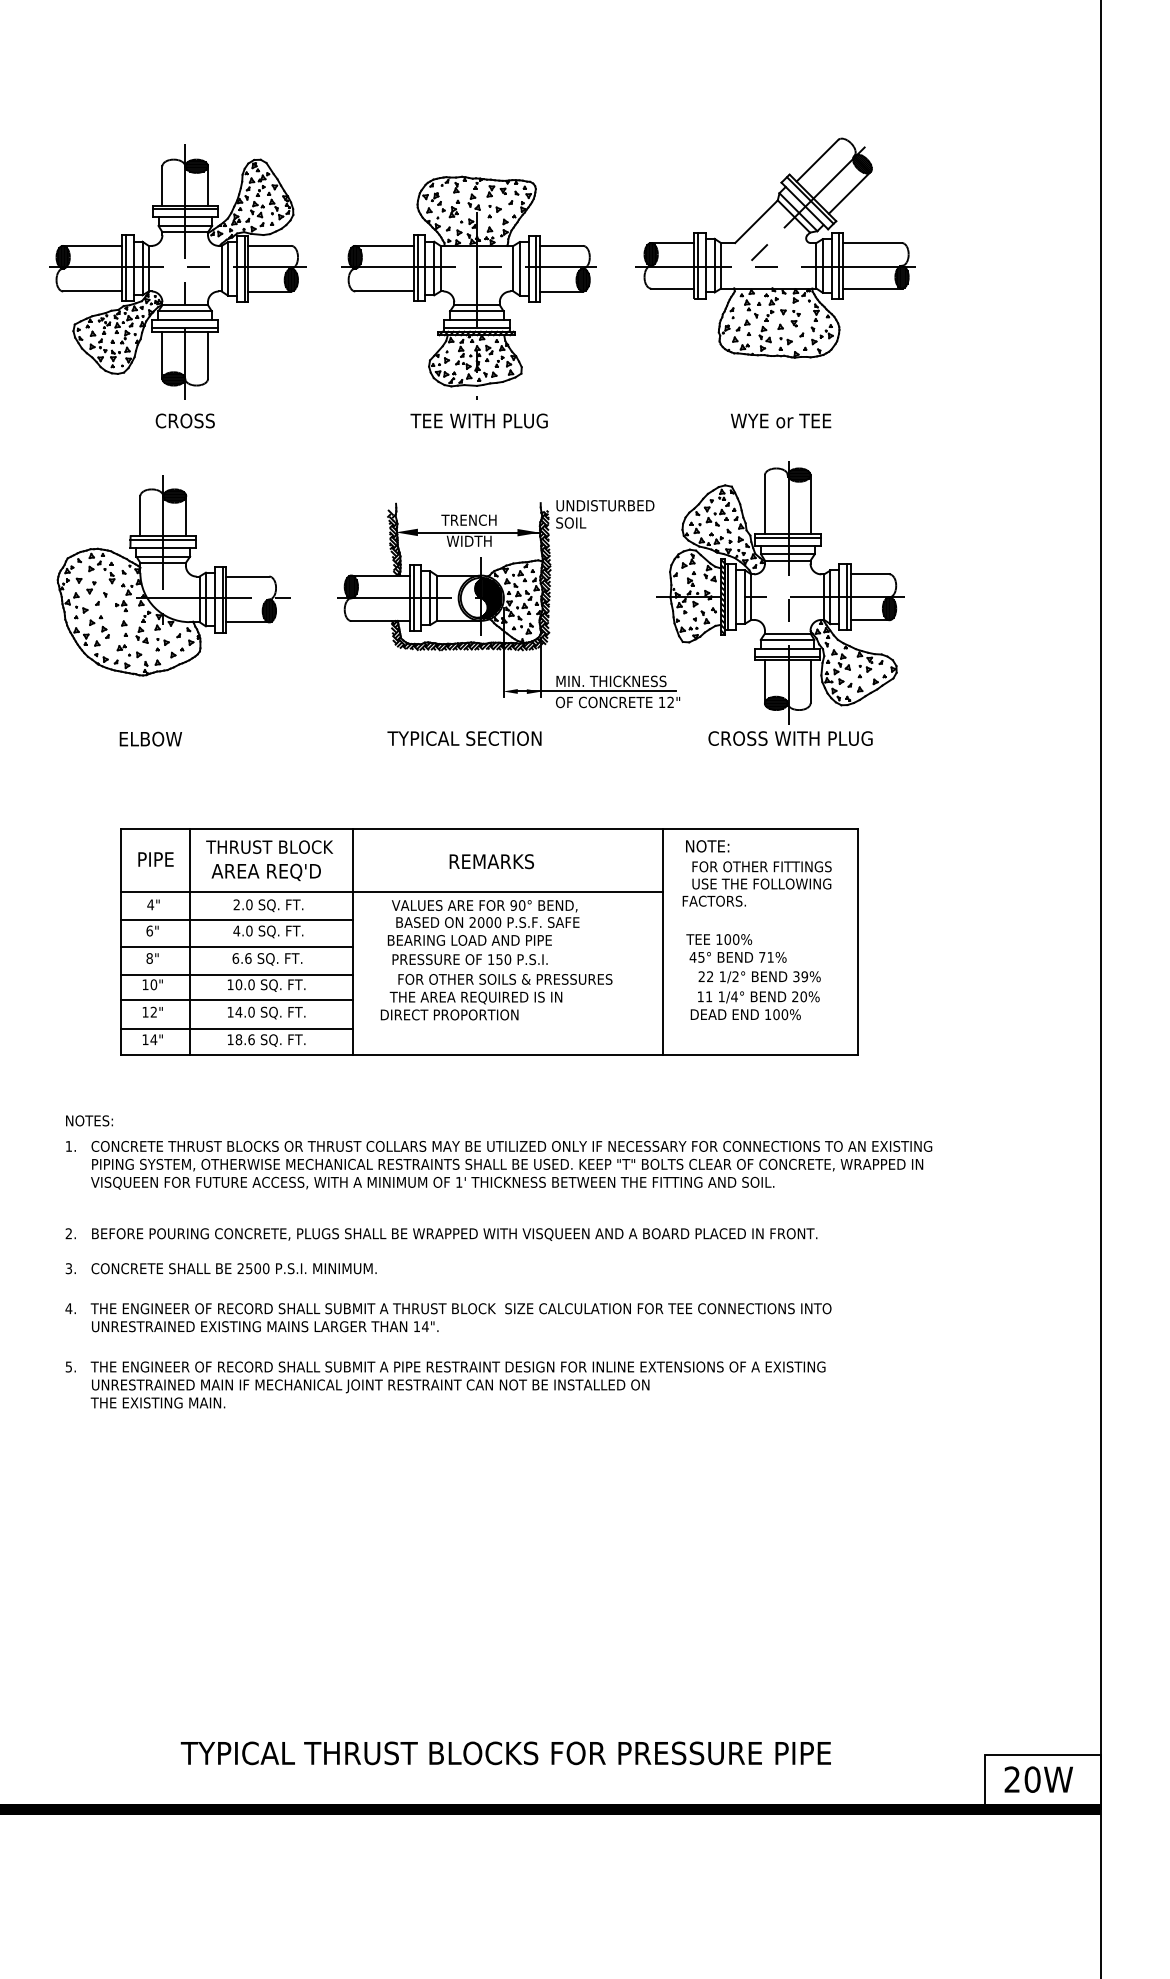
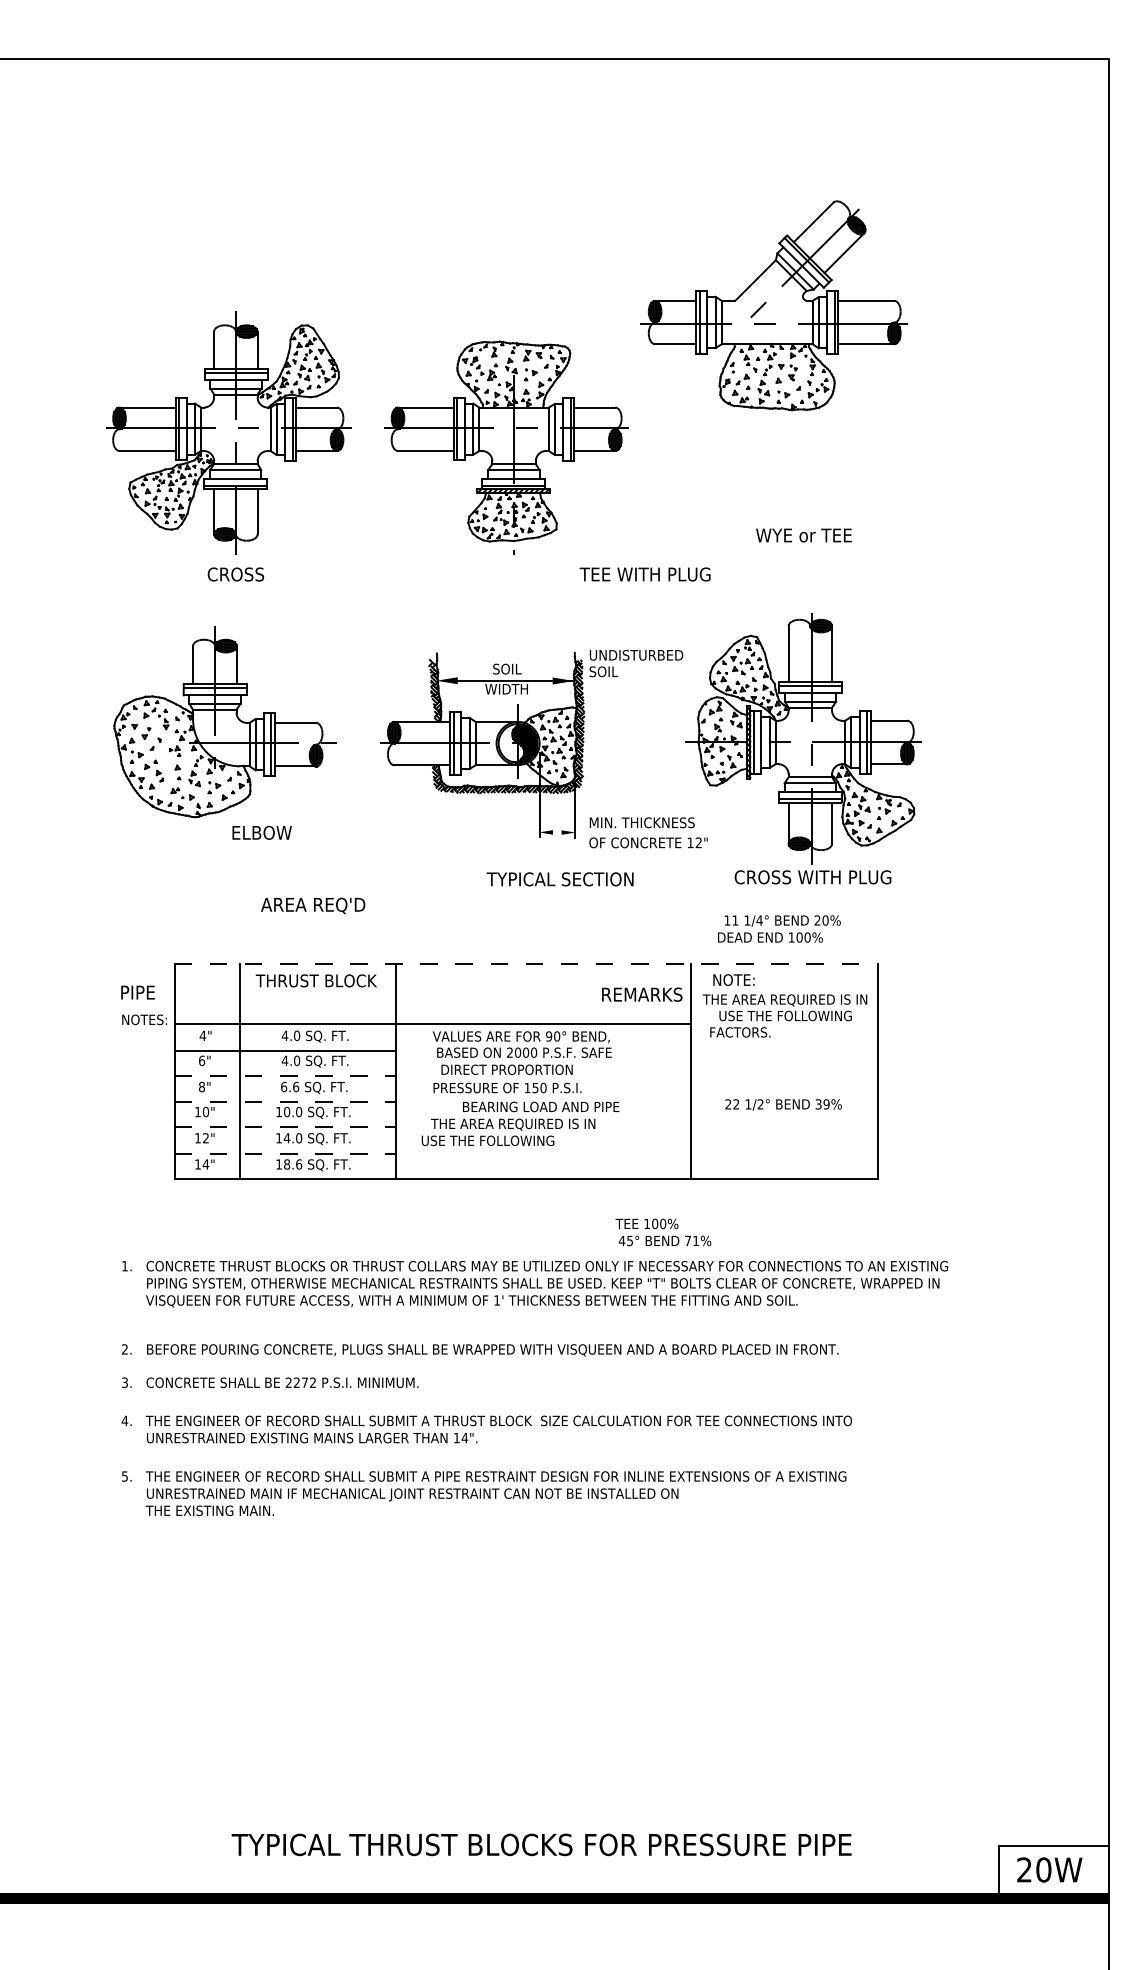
part: (775, 247) -> (773, 305), moved
text: (478, 420) -> (644, 574), moved
text: (780, 420) -> (803, 535), moved
text: (469, 519) -> (506, 668), TRENCH -> SOIL
line: (594, 691) -> (626, 832), removed
text: (150, 738) -> (261, 832), moved
text: (463, 738) -> (559, 879), moved
line: (490, 828) -> (526, 963), solid -> dashed
text: (155, 859) -> (137, 992), moved
text: (492, 861) -> (642, 994), moved
text: (760, 867) -> (784, 1000), FOR OTHER FITTINGS -> THE AREA REQUIRED IS IN
text: (266, 871) -> (313, 905), moved
text: (236, 904) -> (284, 1035), 2.0 -> 4.0
text: (470, 940) -> (507, 1069), BEARING LOAD AND PIPE -> DIRECT PROPORTION
line: (237, 946) -> (285, 1075), solid -> dashed
text: (736, 948) -> (663, 1232), moved
line: (237, 974) -> (285, 1102), solid -> dashed
text: (505, 978) -> (541, 1106), FOR OTHER SOILS & PRESSURES -> BEARING LOAD AND PIPE
line: (237, 1000) -> (285, 1127), solid -> dashed
text: (755, 1005) -> (779, 928), moved
text: (449, 1014) -> (487, 1140), DIRECT PROPORTION -> USE THE FOLLOWING
line: (237, 1028) -> (285, 1153), solid -> dashed
text: (89, 1120) -> (144, 1019), moved
text: (258, 1268) -> (305, 1382), 2500 -> 2272

